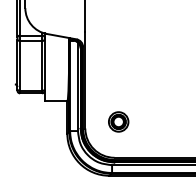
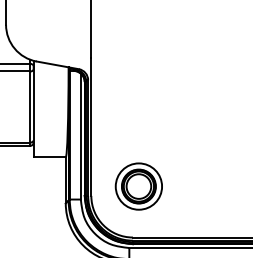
part: (118, 121) -> (138, 185), size x1.67

